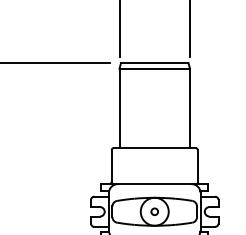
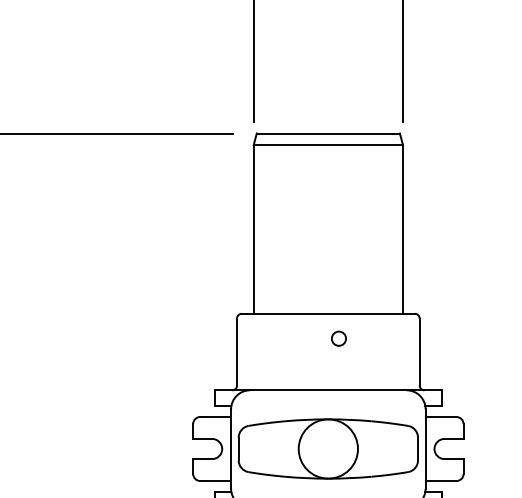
circle: (154, 211) -> (338, 338), moved

